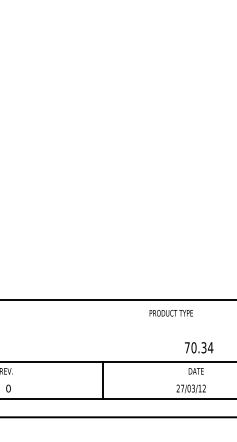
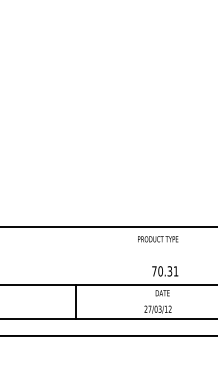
text: (170, 313) -> (157, 239), moved
text: (210, 347) -> (175, 271), 70.34 -> 70.31

